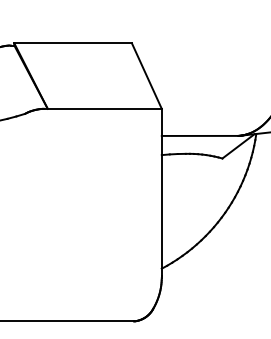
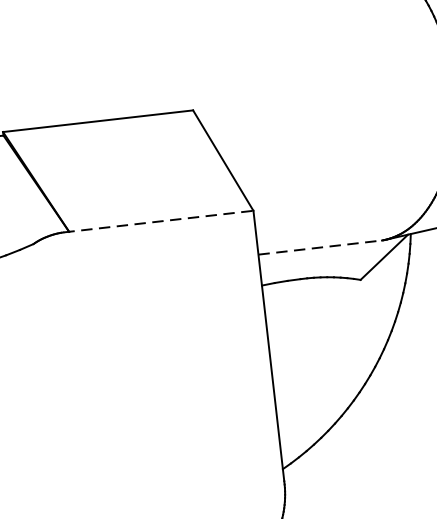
line: (102, 108) -> (157, 221), solid -> dashed
line: (200, 135) -> (320, 246), solid -> dashed

